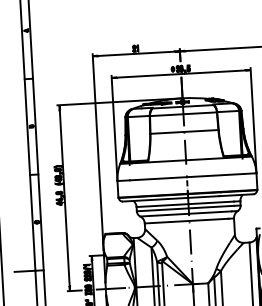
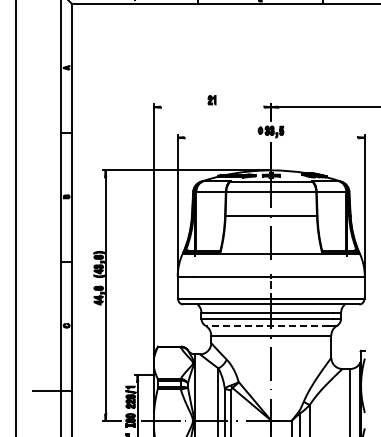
line: (136, 54) -> (212, 107), removed
line: (180, 73) -> (270, 137), removed
line: (186, 213) -> (267, 325), solid -> dashed

